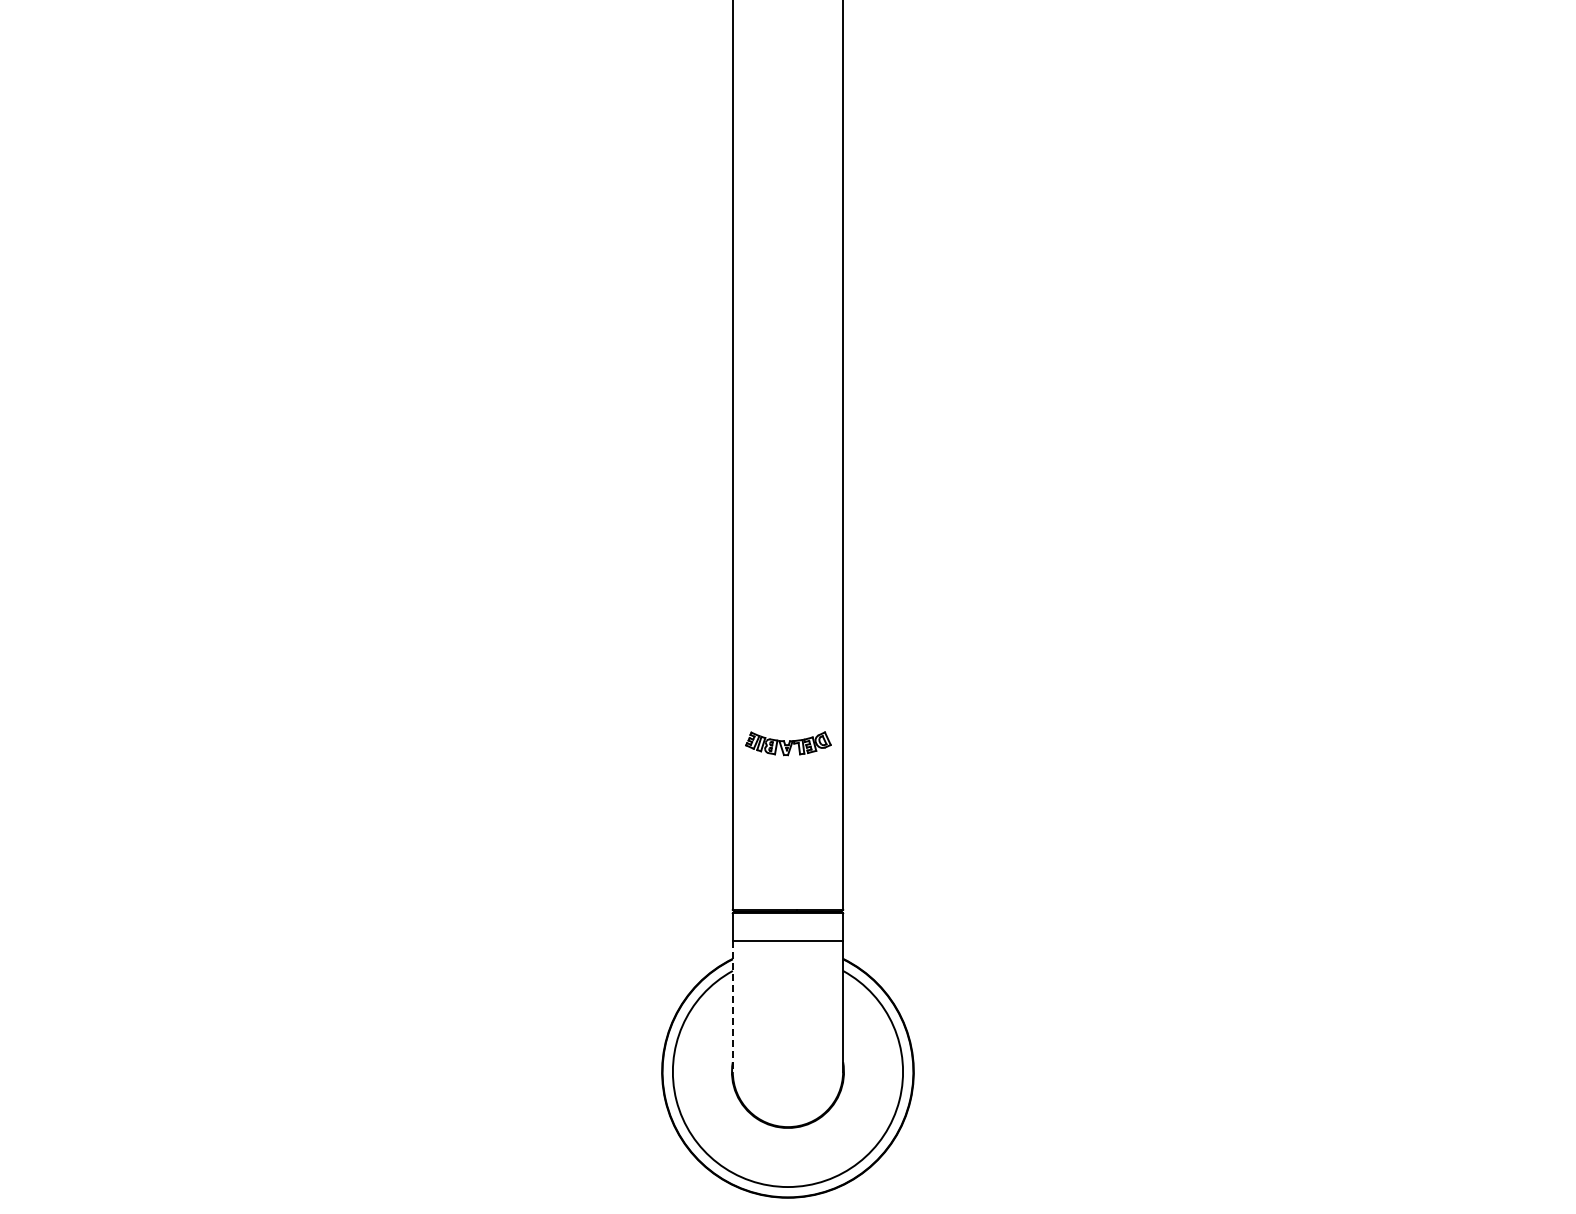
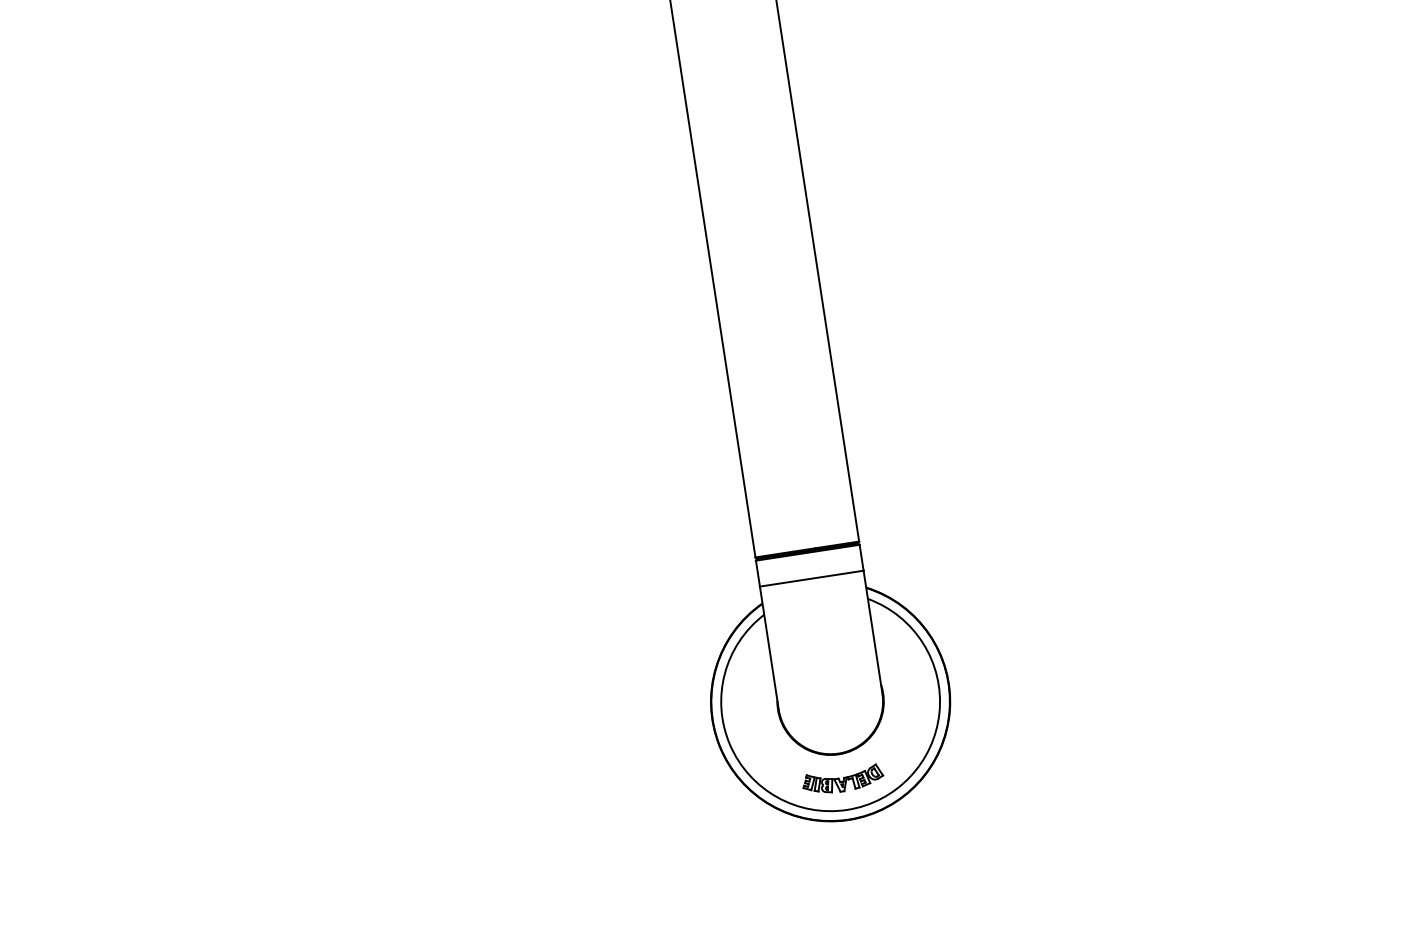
part: (788, 743) -> (843, 780), moved
line: (732, 1006) -> (769, 648), dashed -> solid

